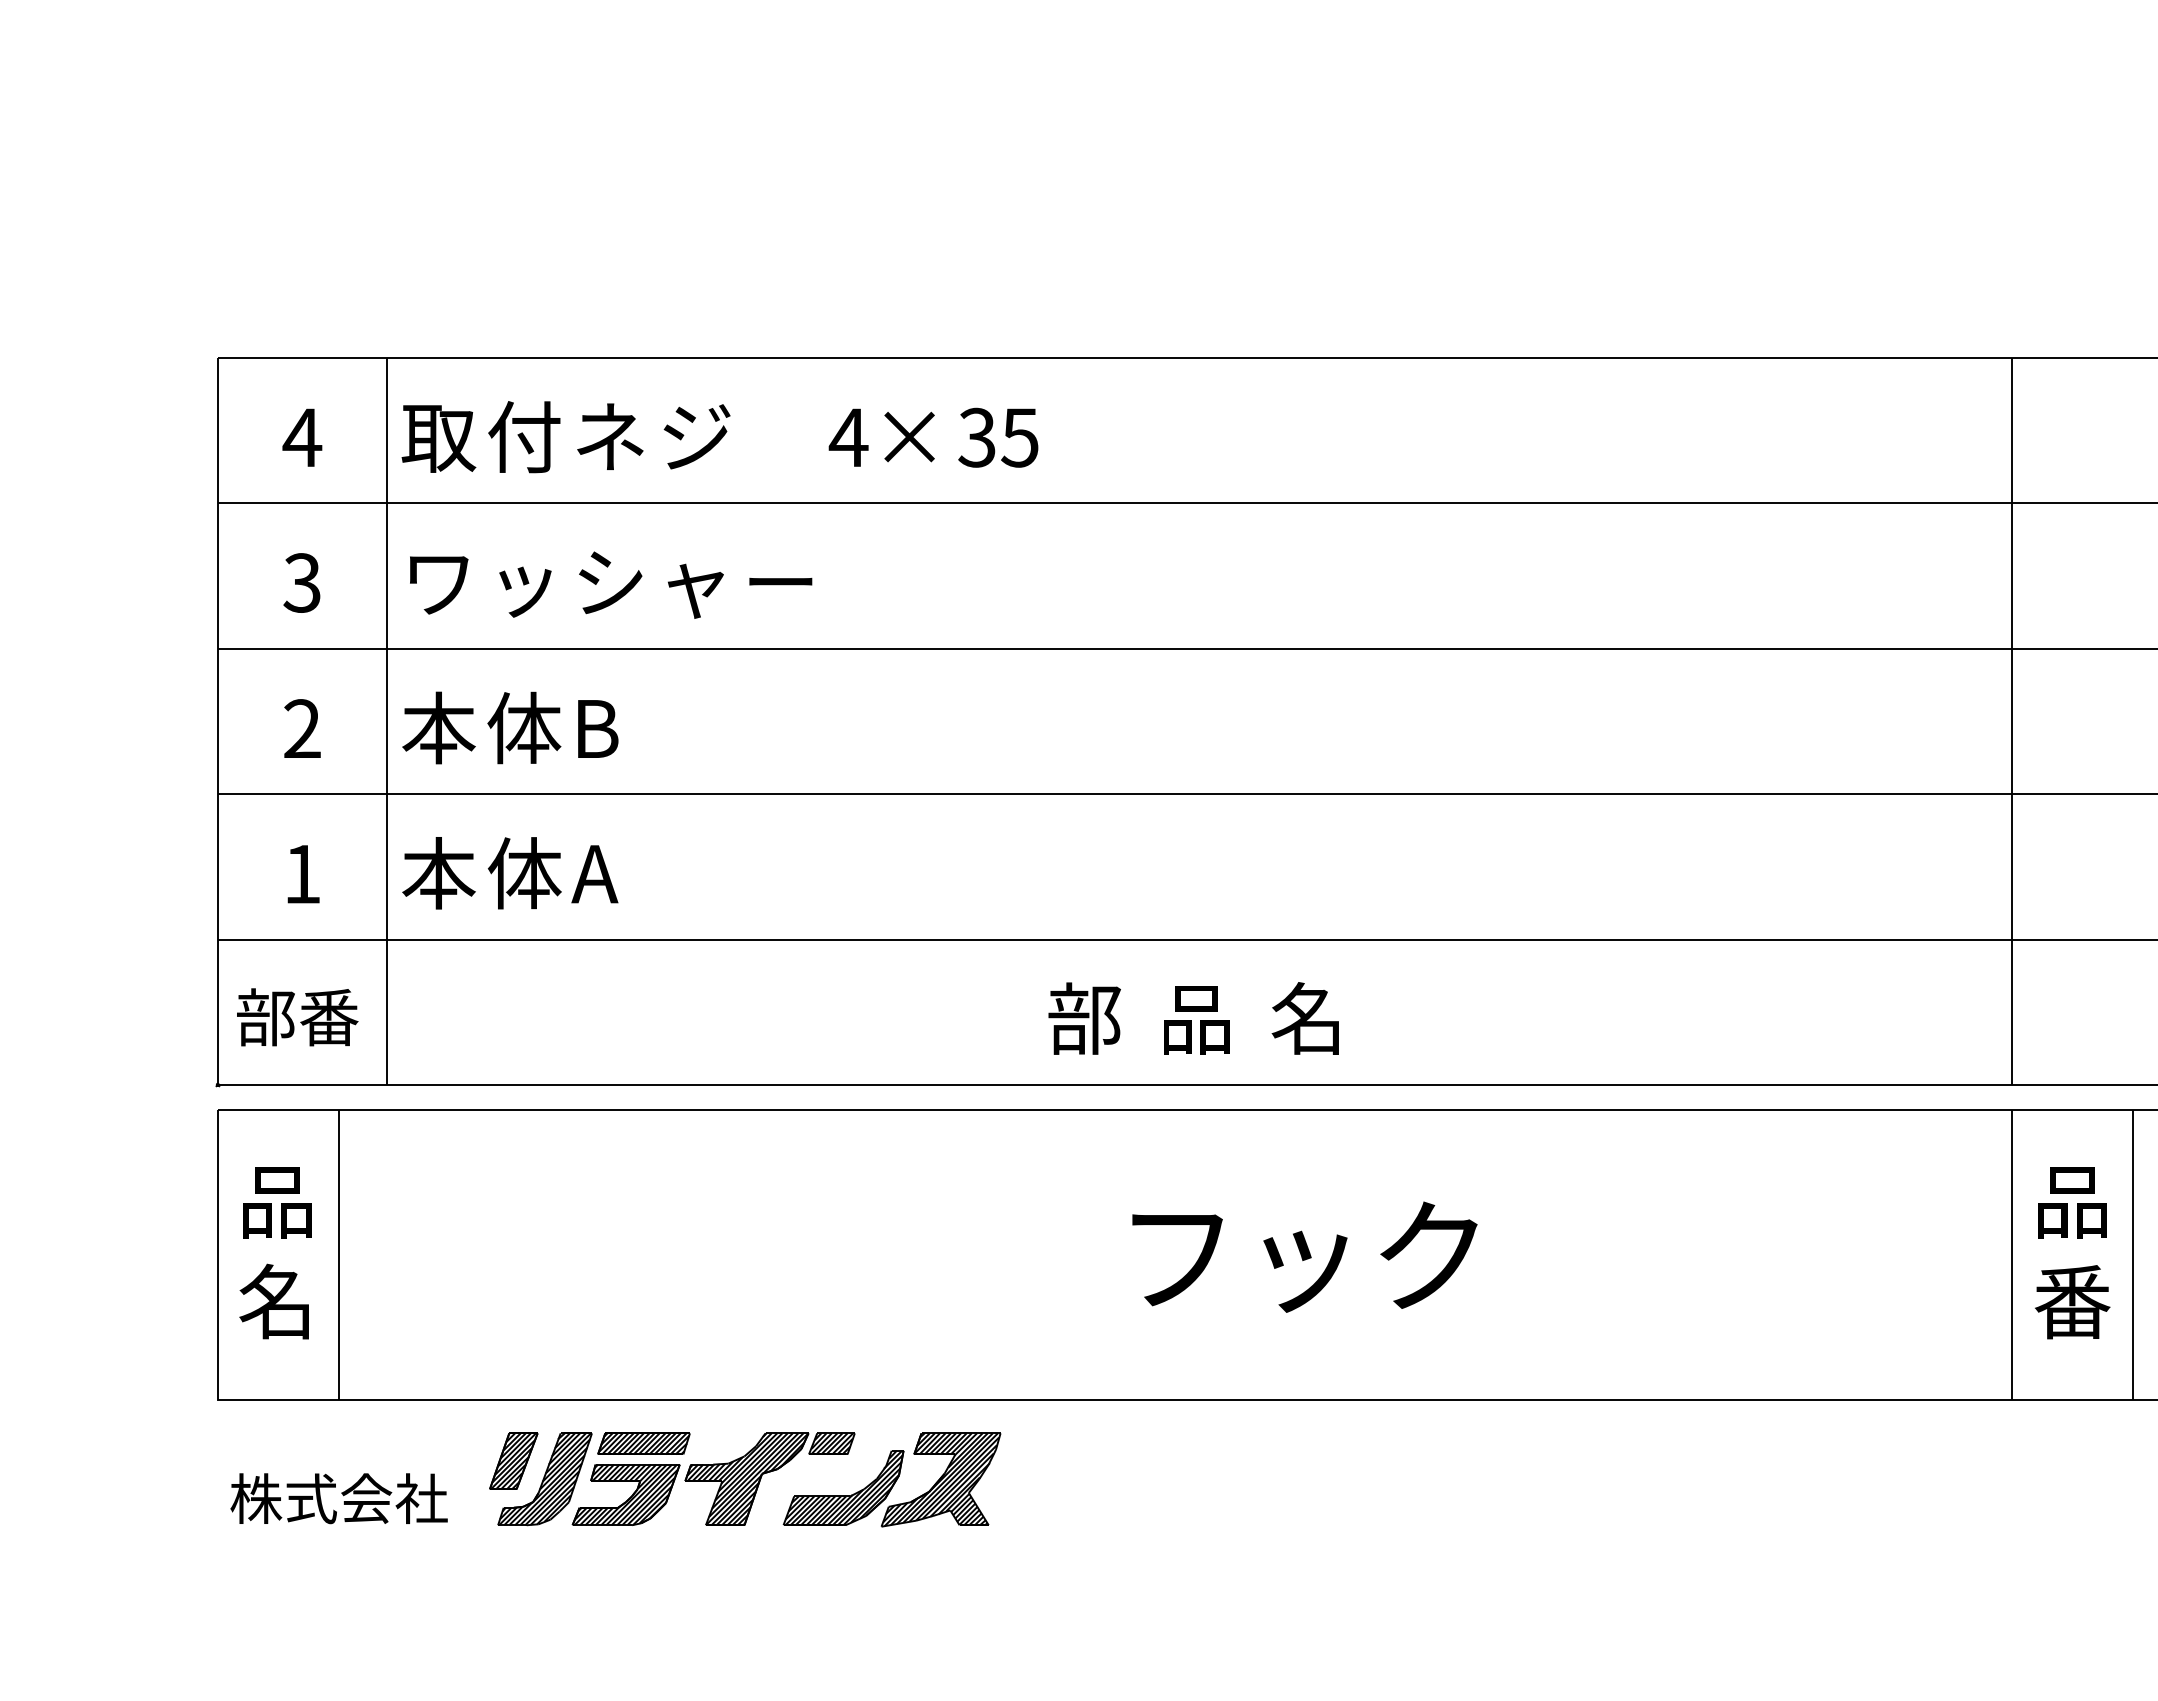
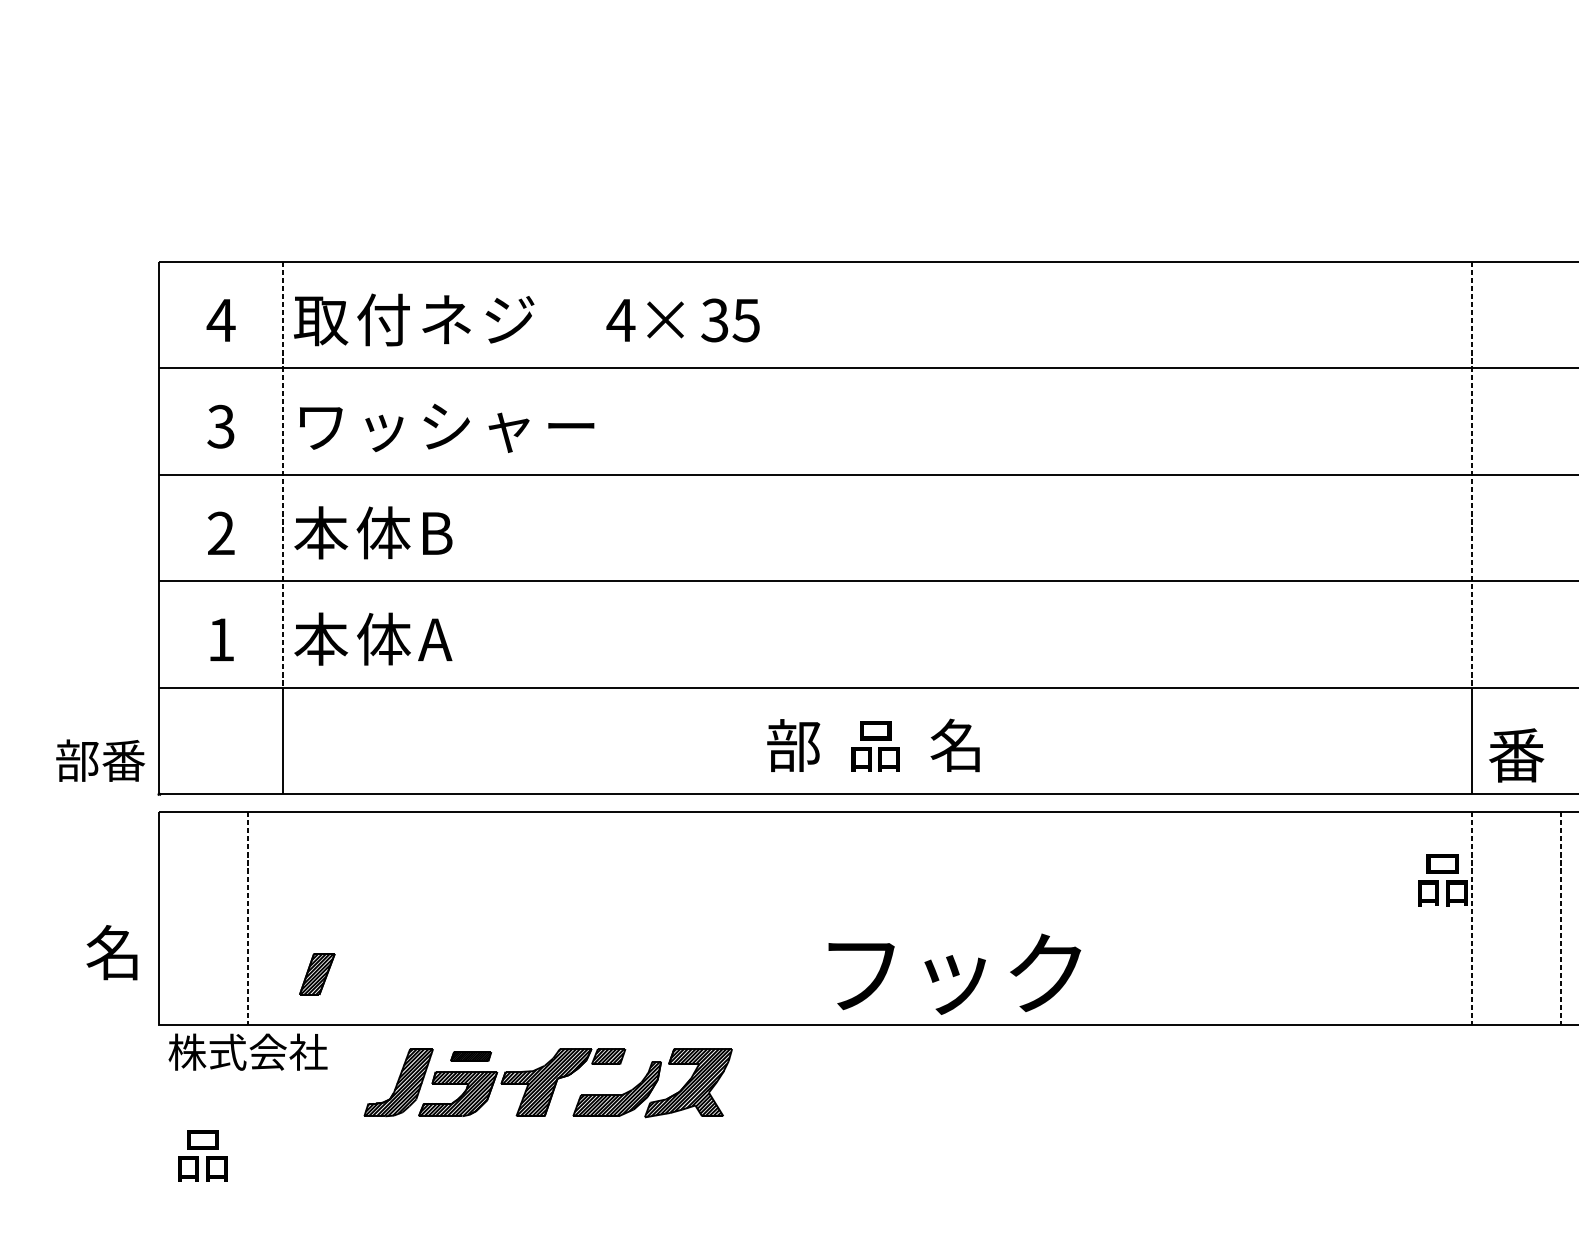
line: (387, 648) -> (283, 474), solid -> dashed
line: (2012, 648) -> (1472, 474), solid -> dashed
text: (297, 1017) -> (100, 760), moved
text: (277, 1202) -> (202, 1155), moved
text: (2072, 1202) -> (1442, 880), moved
line: (339, 1255) -> (248, 918), solid -> dashed
line: (2012, 1255) -> (1472, 918), solid -> dashed
line: (2133, 1255) -> (1561, 918), solid -> dashed
text: (1304, 1256) -> (954, 973), moved
text: (273, 1301) -> (111, 952), moved
text: (2072, 1302) -> (1516, 755), moved
part: (643, 1443) -> (470, 1056), size x0.6
part: (513, 1460) -> (317, 973), moved
text: (338, 1498) -> (247, 1052), moved

